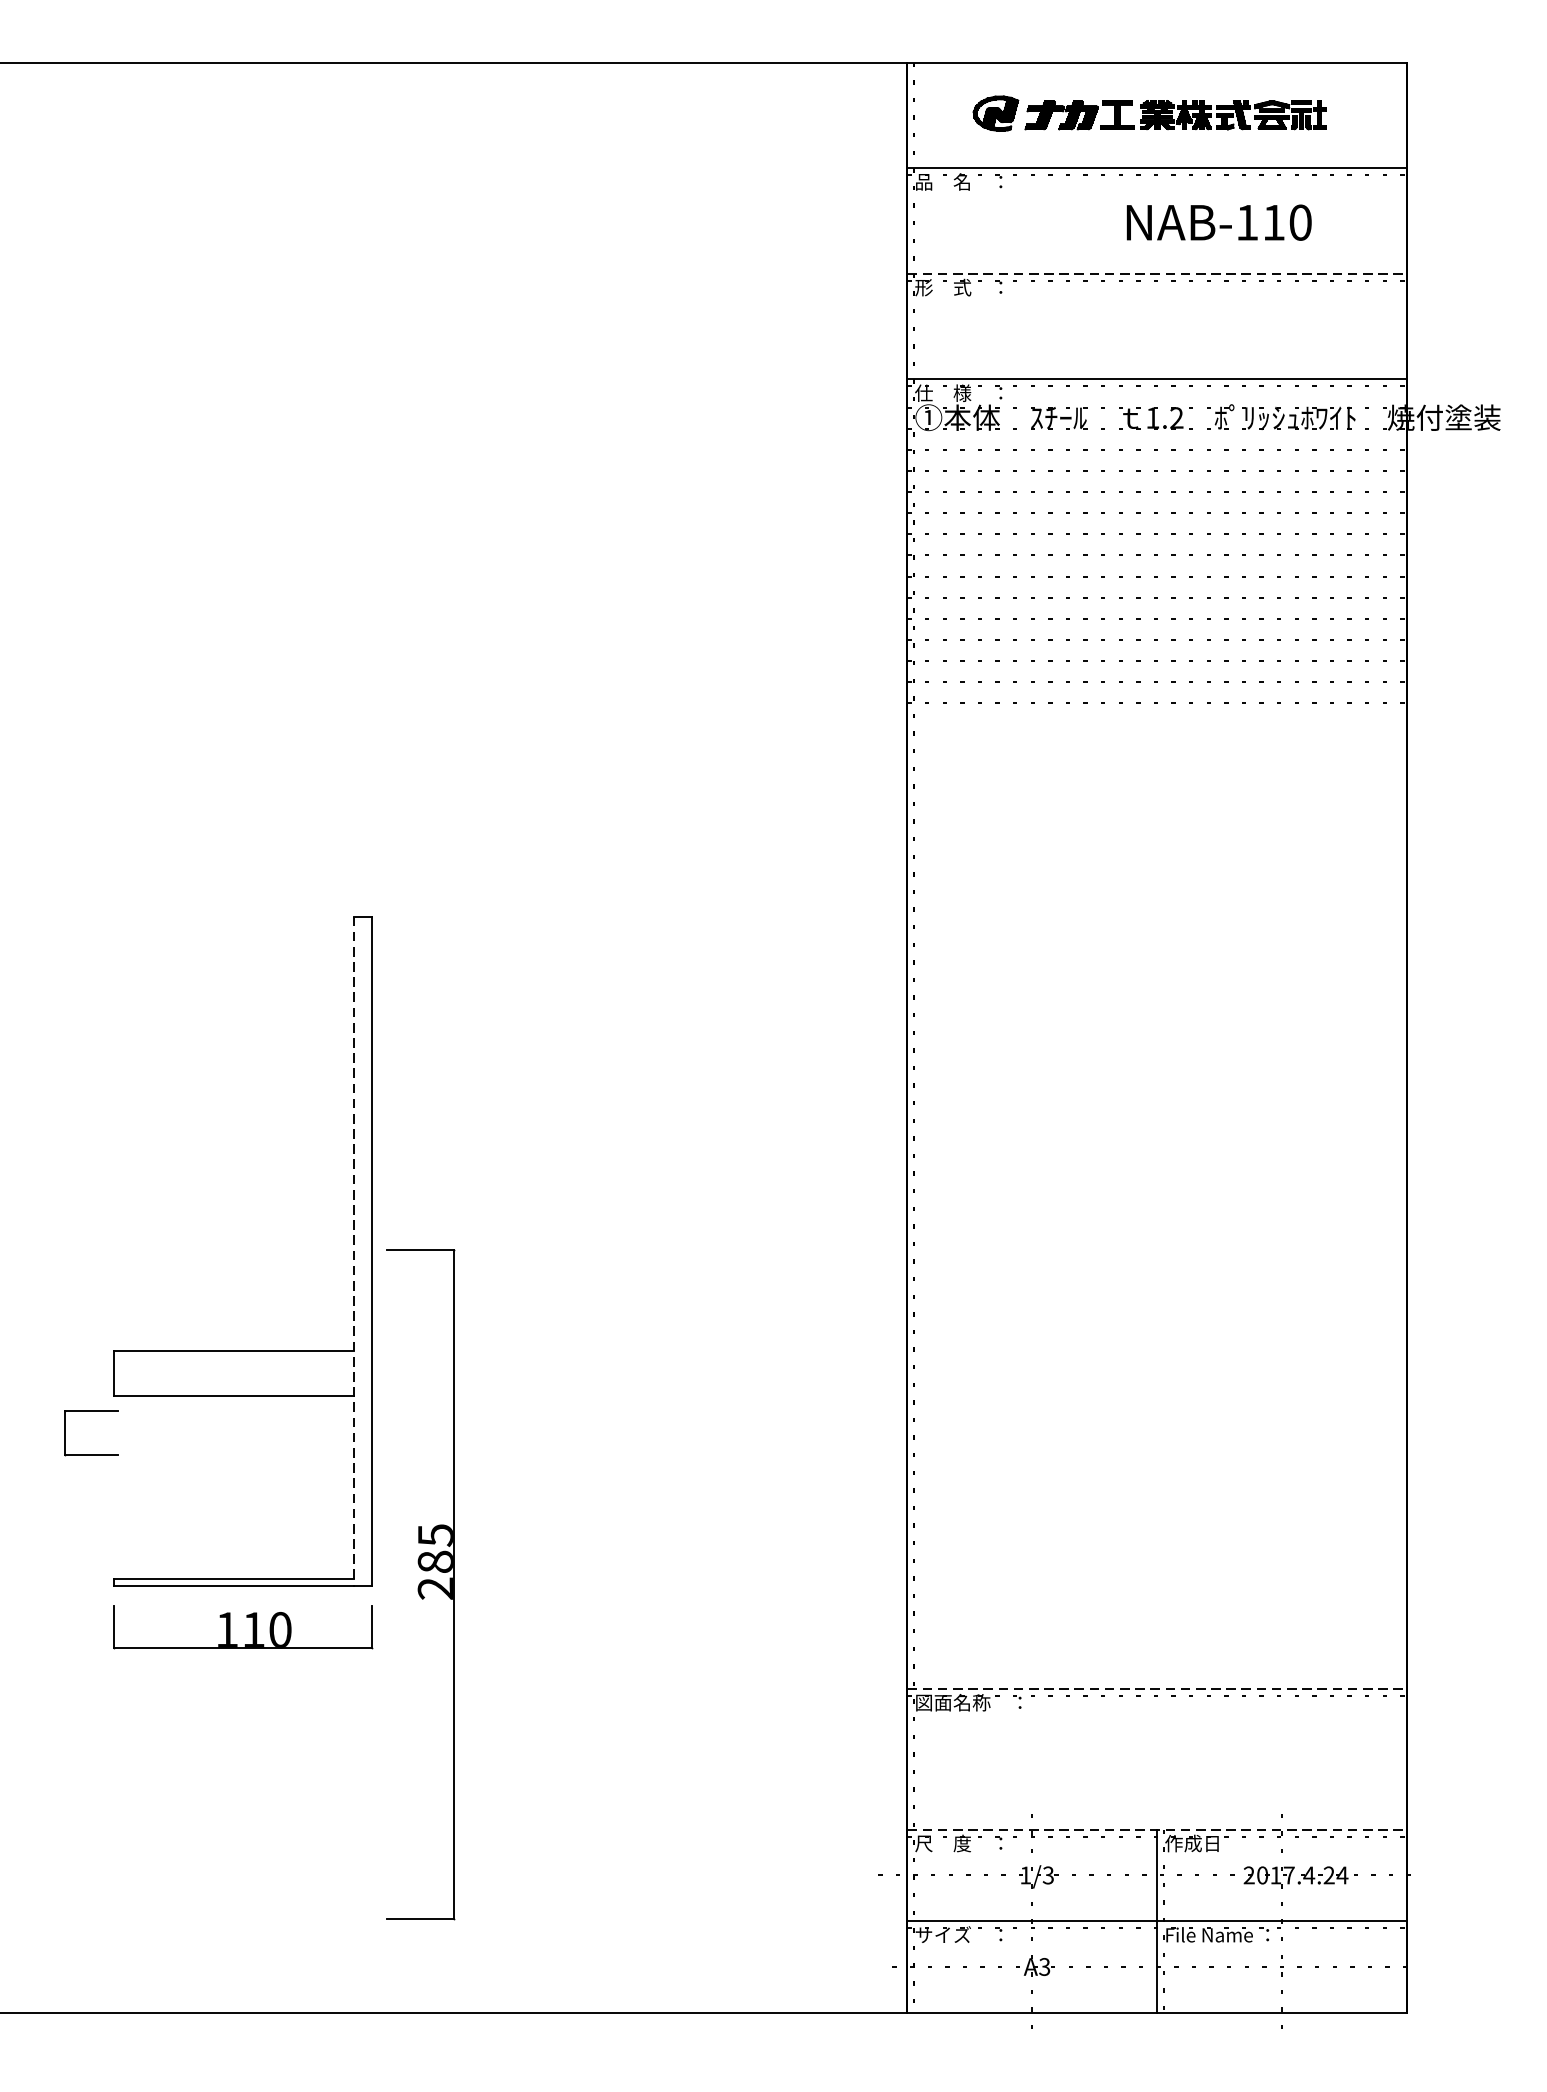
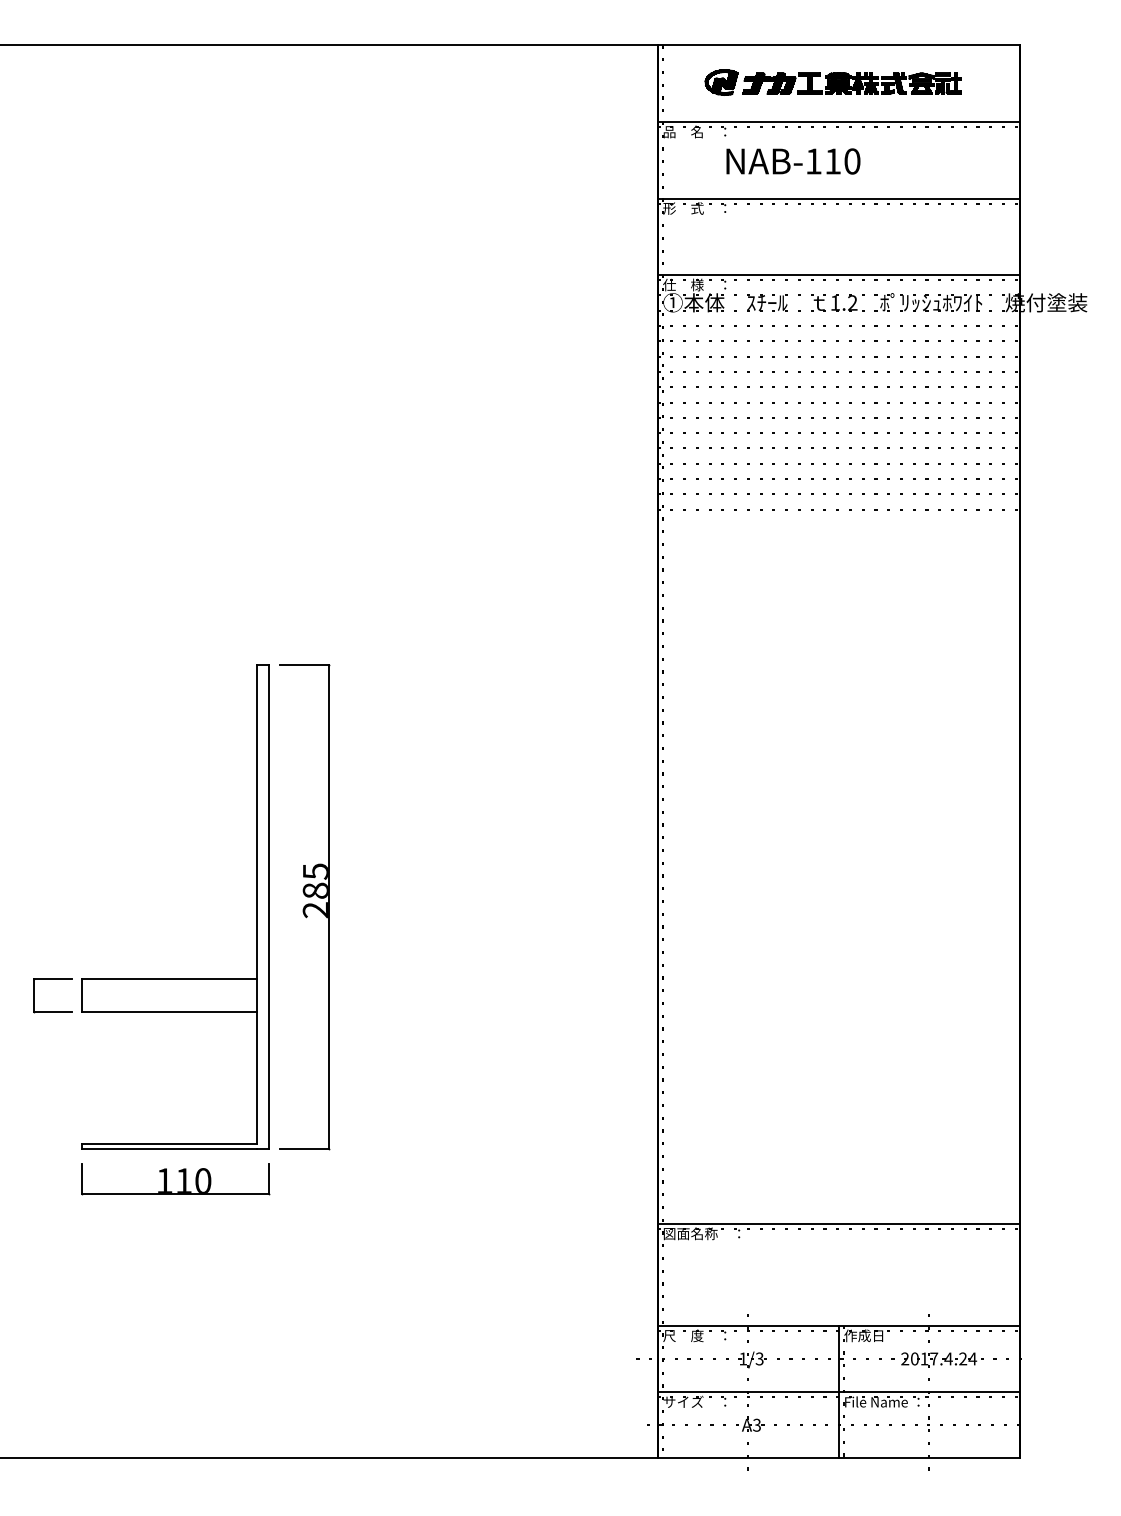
text: (1219, 222) -> (793, 161), moved
line: (1158, 273) -> (839, 198), dashed -> solid
line: (353, 1248) -> (256, 904), dashed -> solid
part: (90, 1411) -> (52, 979), moved
part: (420, 1584) -> (304, 907), moved
line: (1158, 1688) -> (839, 1223), dashed -> solid
line: (1158, 1829) -> (839, 1325), dashed -> solid

